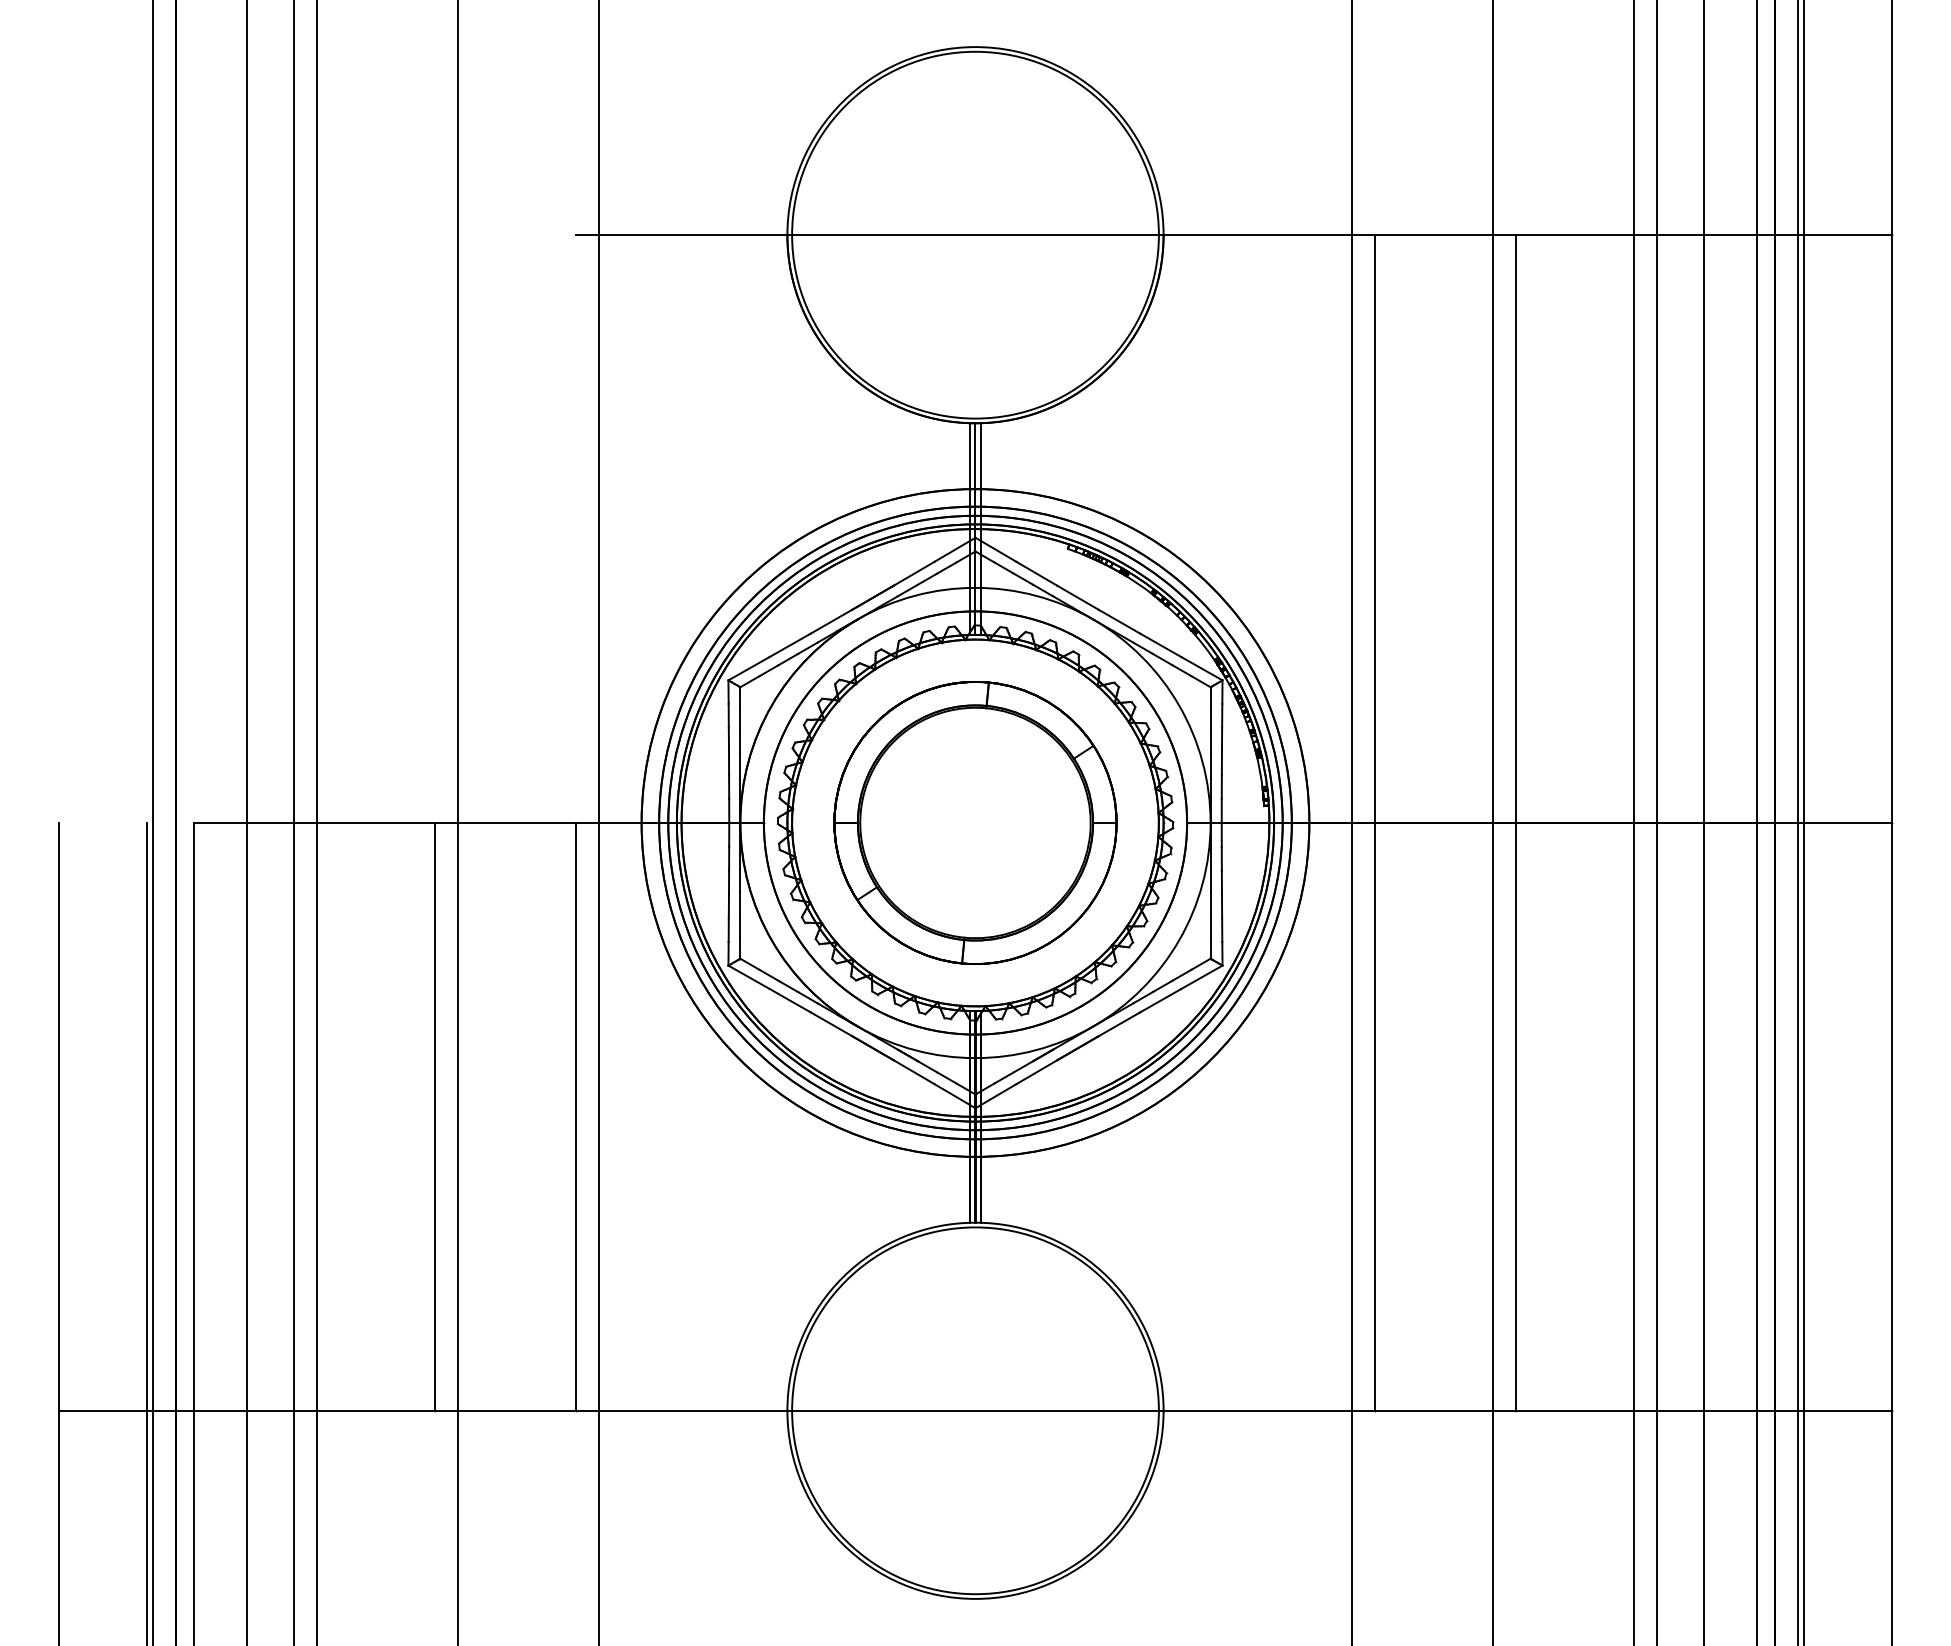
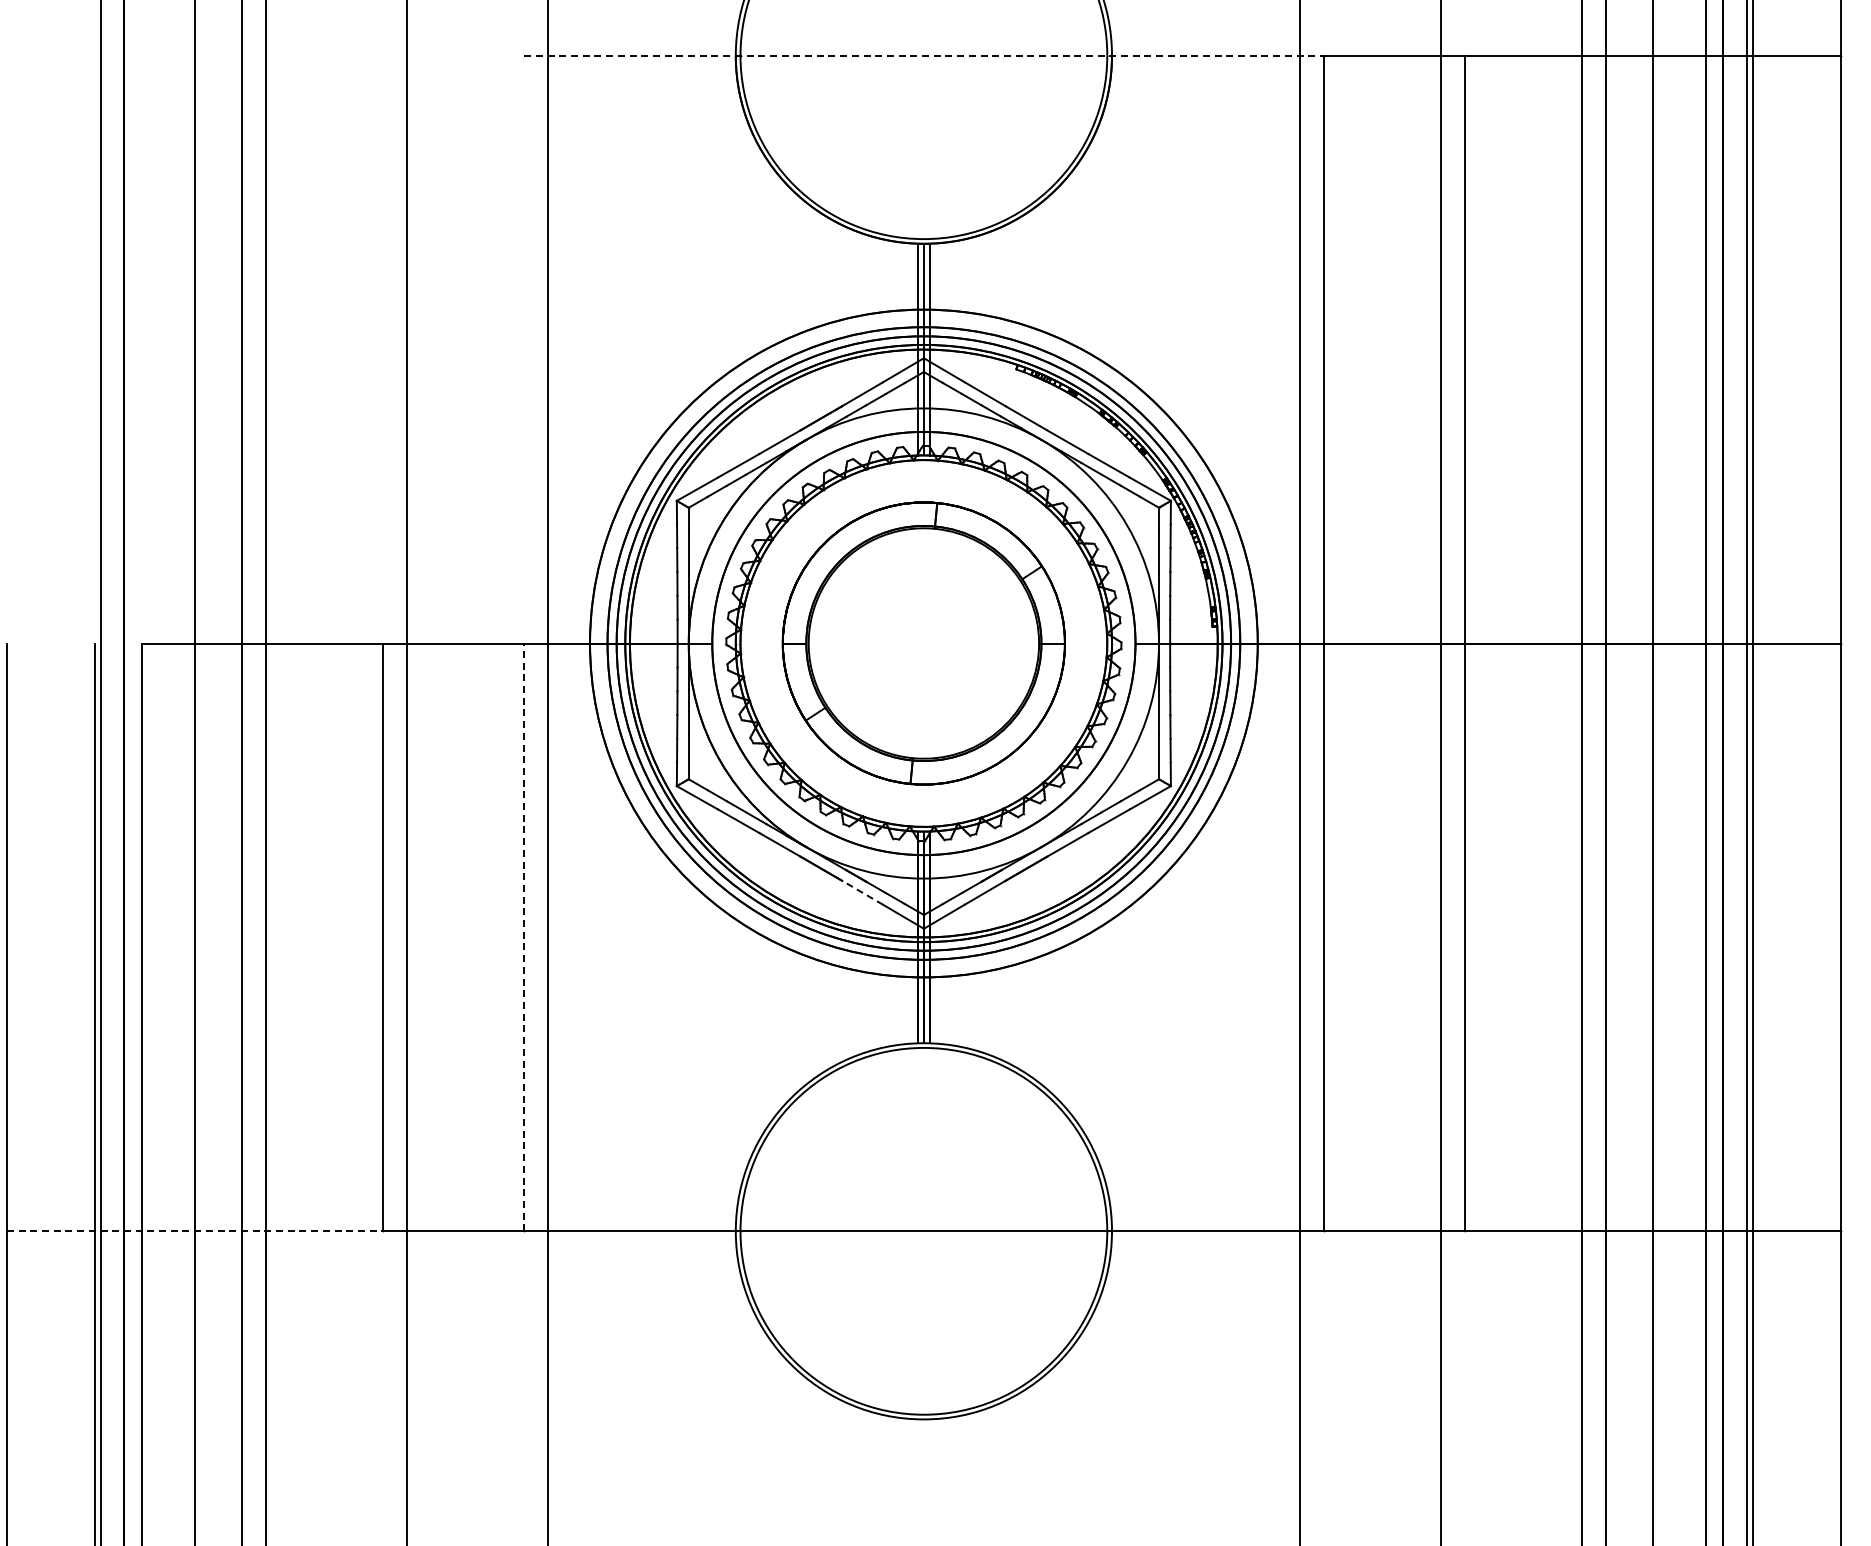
line: (975, 235) -> (923, 56), solid -> dashed
line: (914, 1072) -> (862, 893), solid -> dashed
line: (575, 1116) -> (523, 937), solid -> dashed
line: (247, 1410) -> (195, 1231), solid -> dashed

